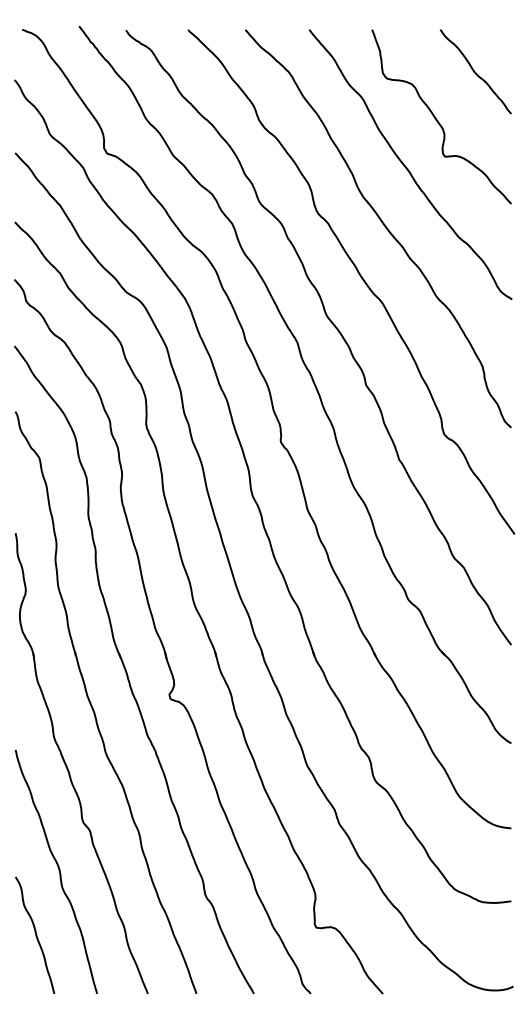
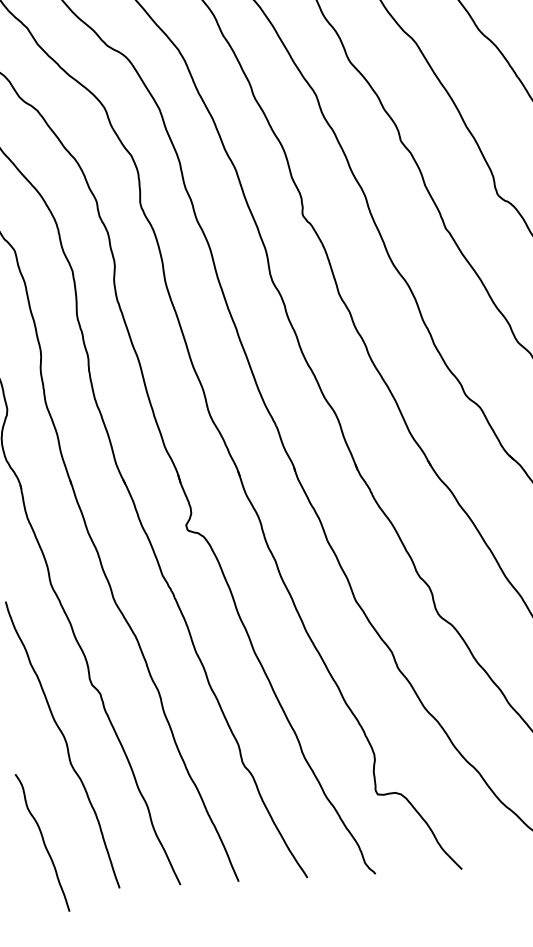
curve: (35, 934) -> (43, 841), moved

